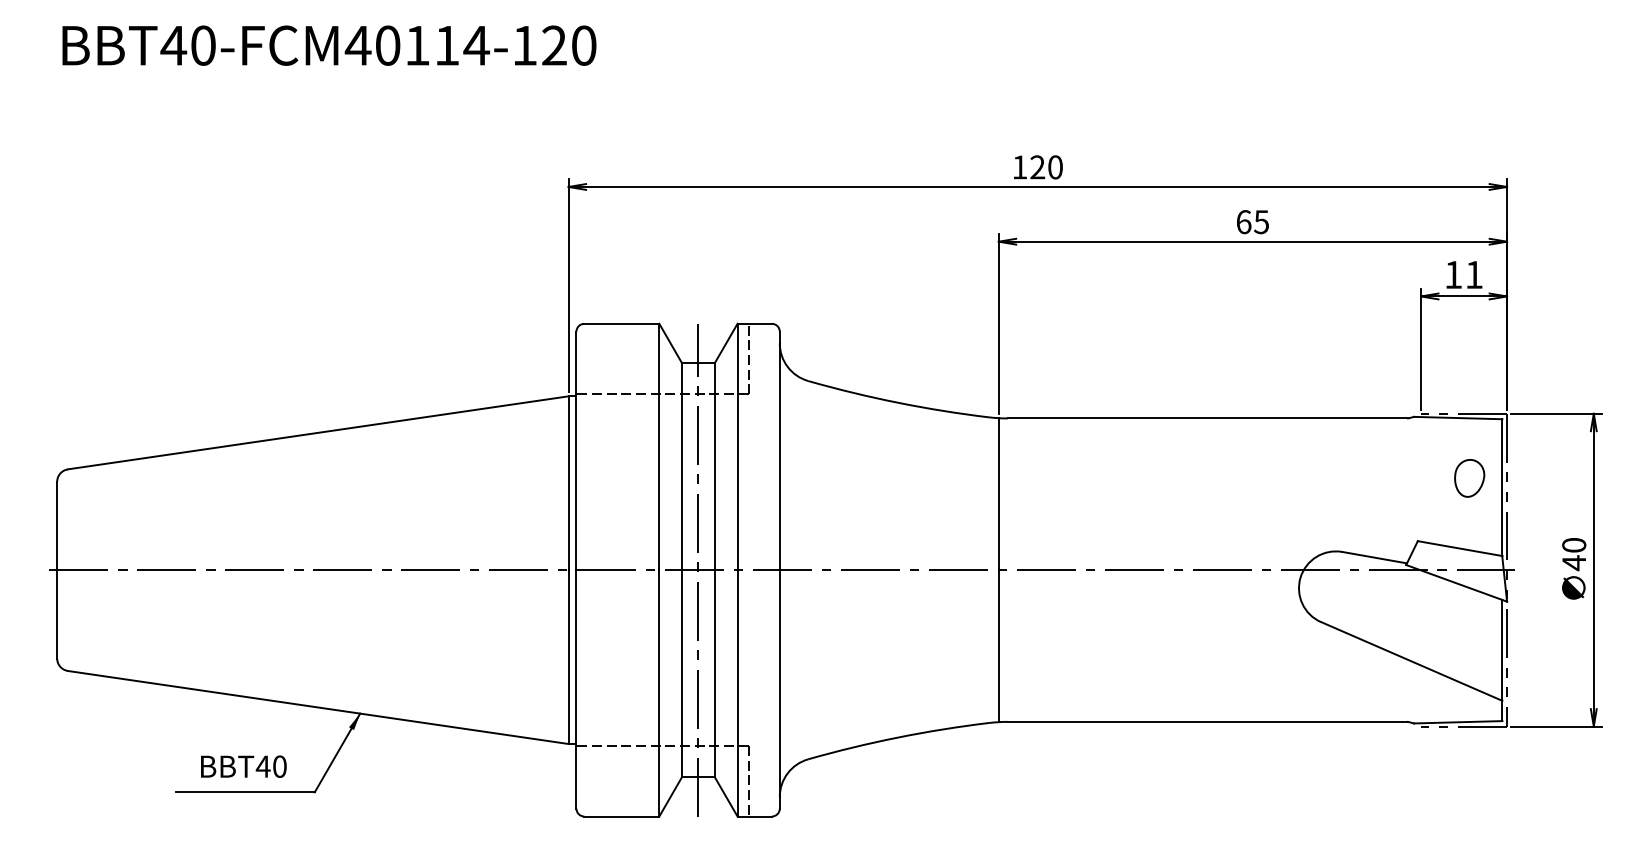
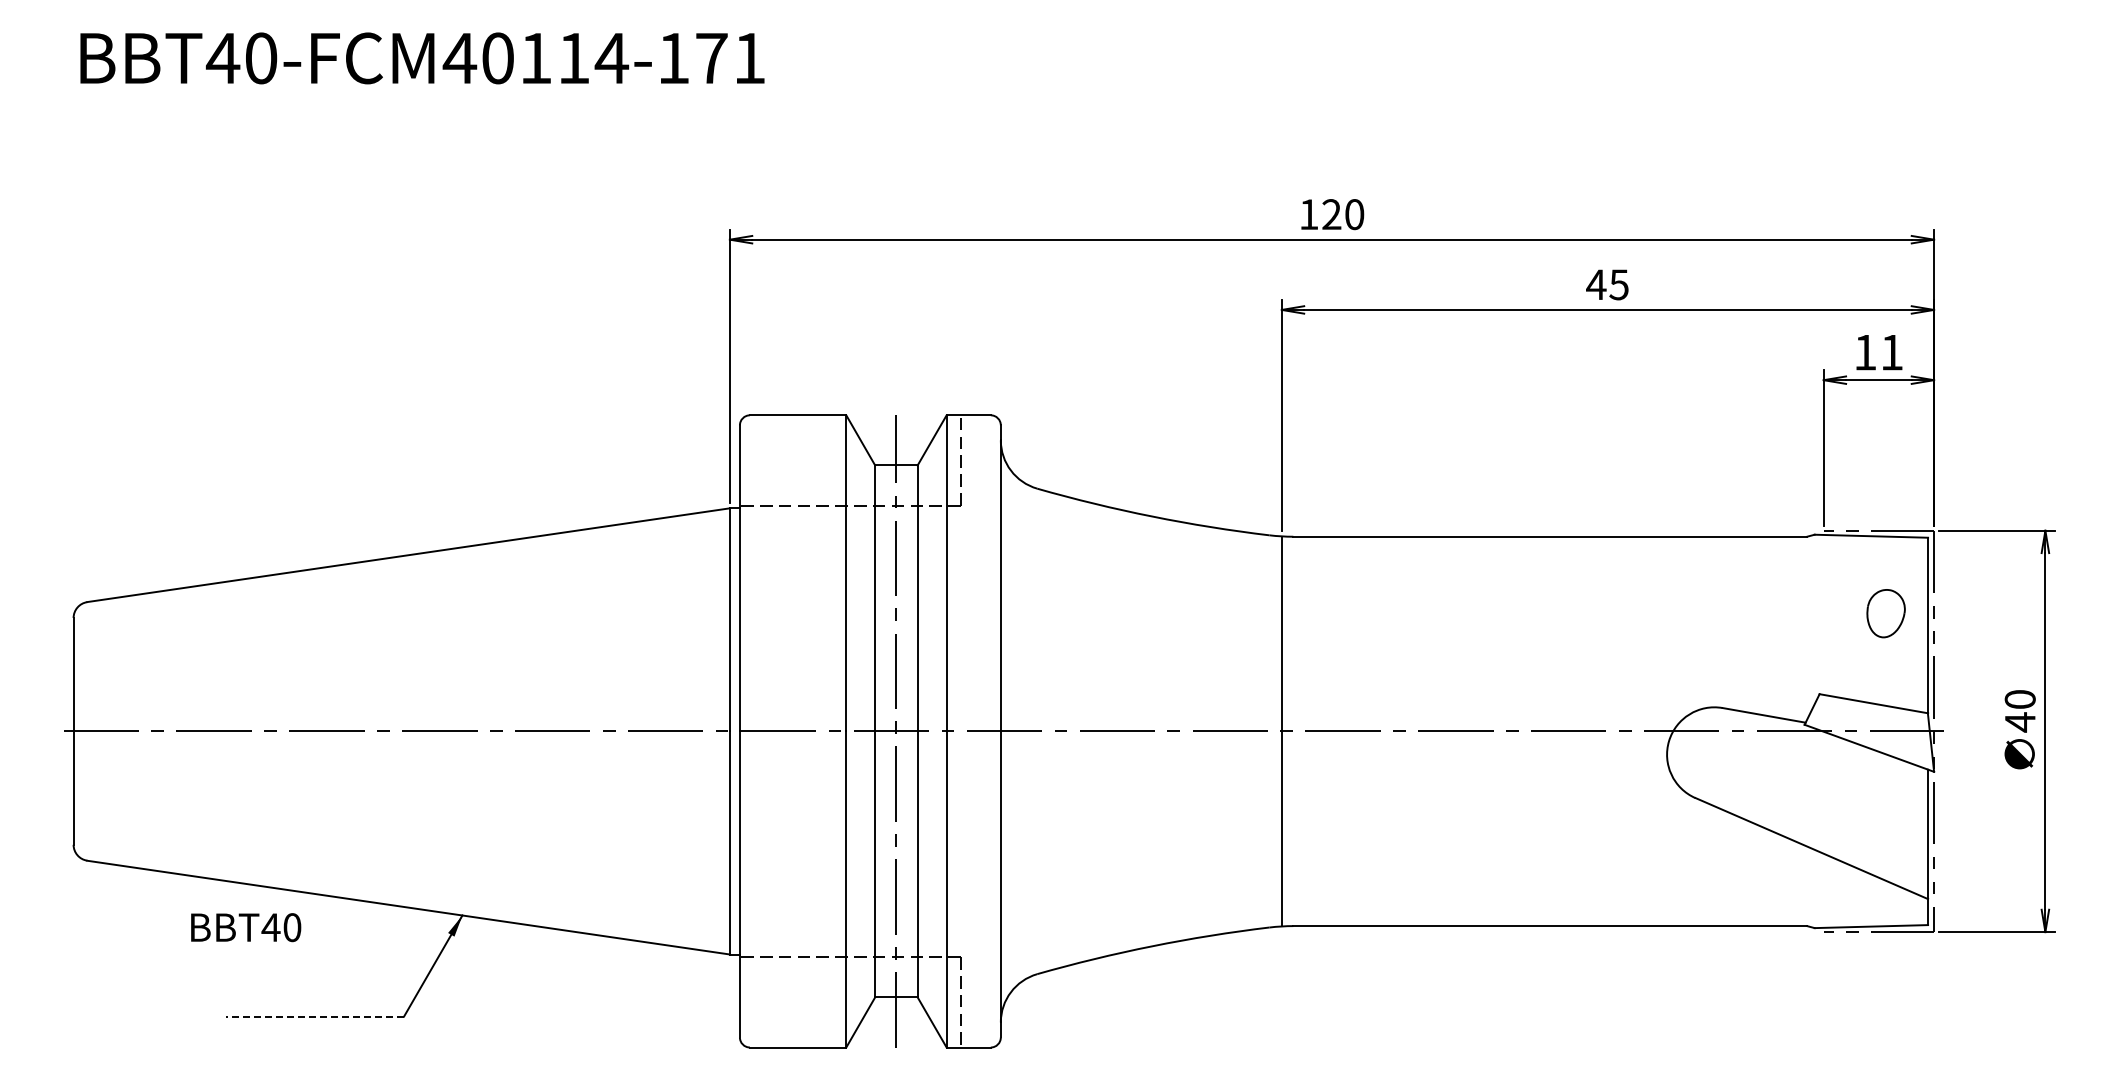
text: (569, 45) -> (730, 58), BBT40-FCM40114-120 -> BBT40-FCM40114-171
text: (1243, 221) -> (1596, 284), 65 -> 45
text: (244, 766) -> (246, 927), moved
line: (245, 792) -> (315, 1016), solid -> dashed

